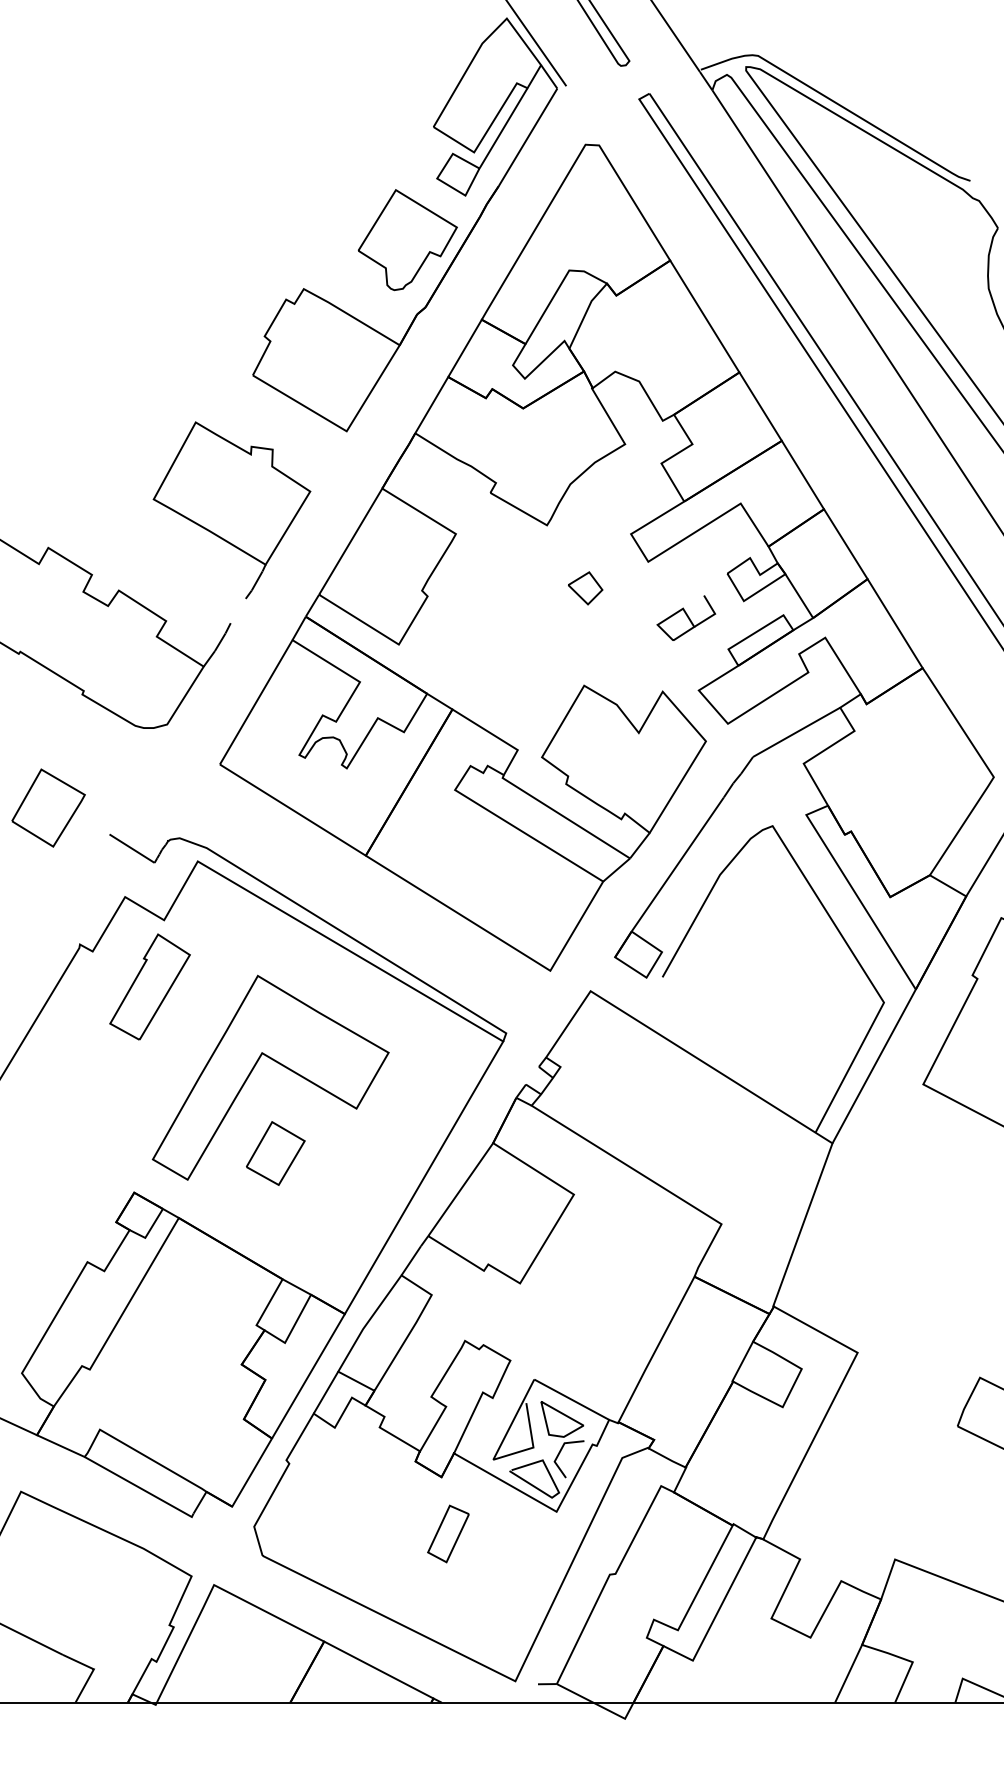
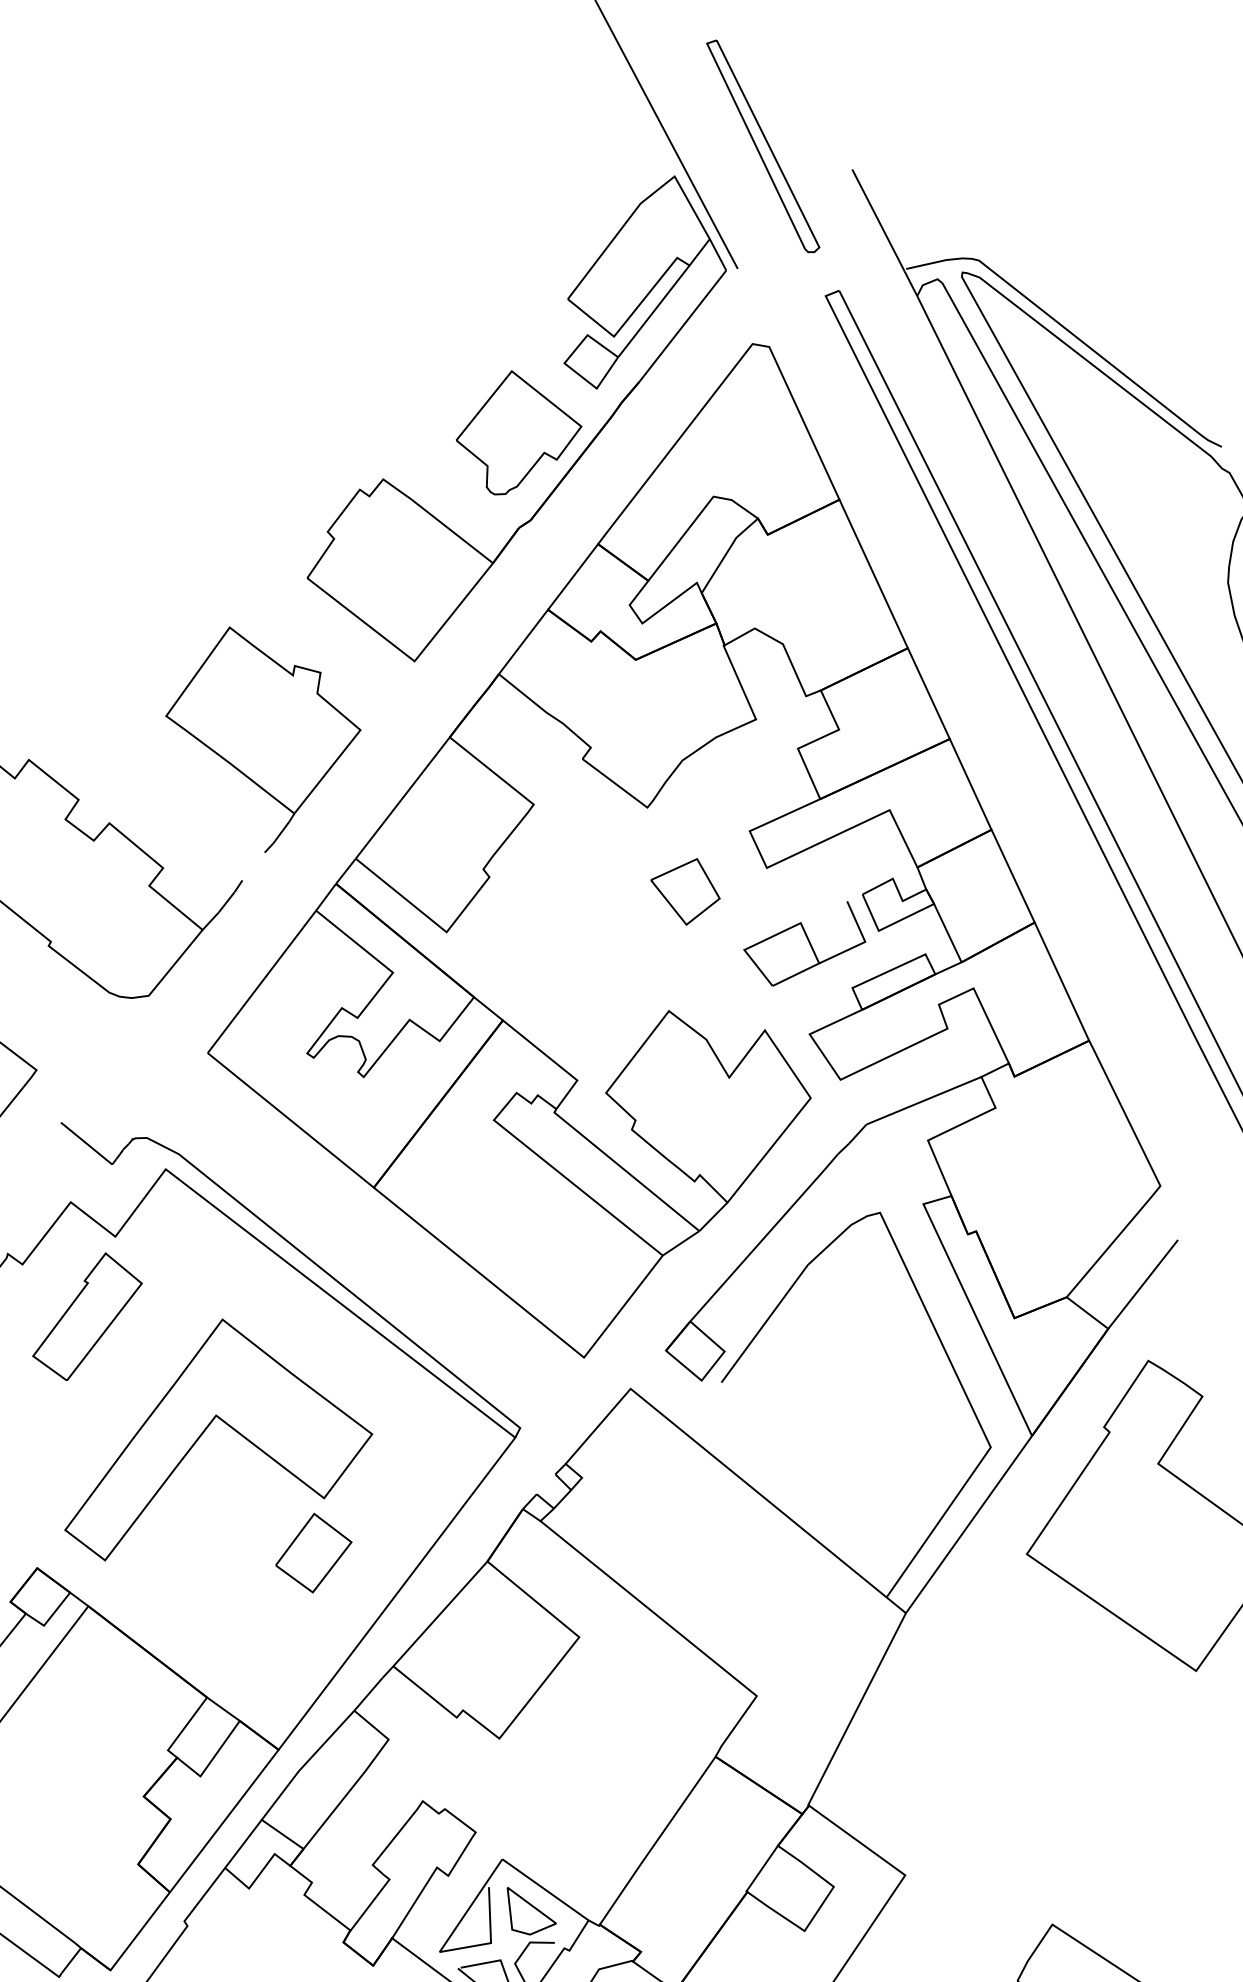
part: (585, 588) -> (685, 891), size x1.67
part: (686, 617) -> (805, 942), size x1.67
part: (275, 1153) -> (313, 1553), moved

